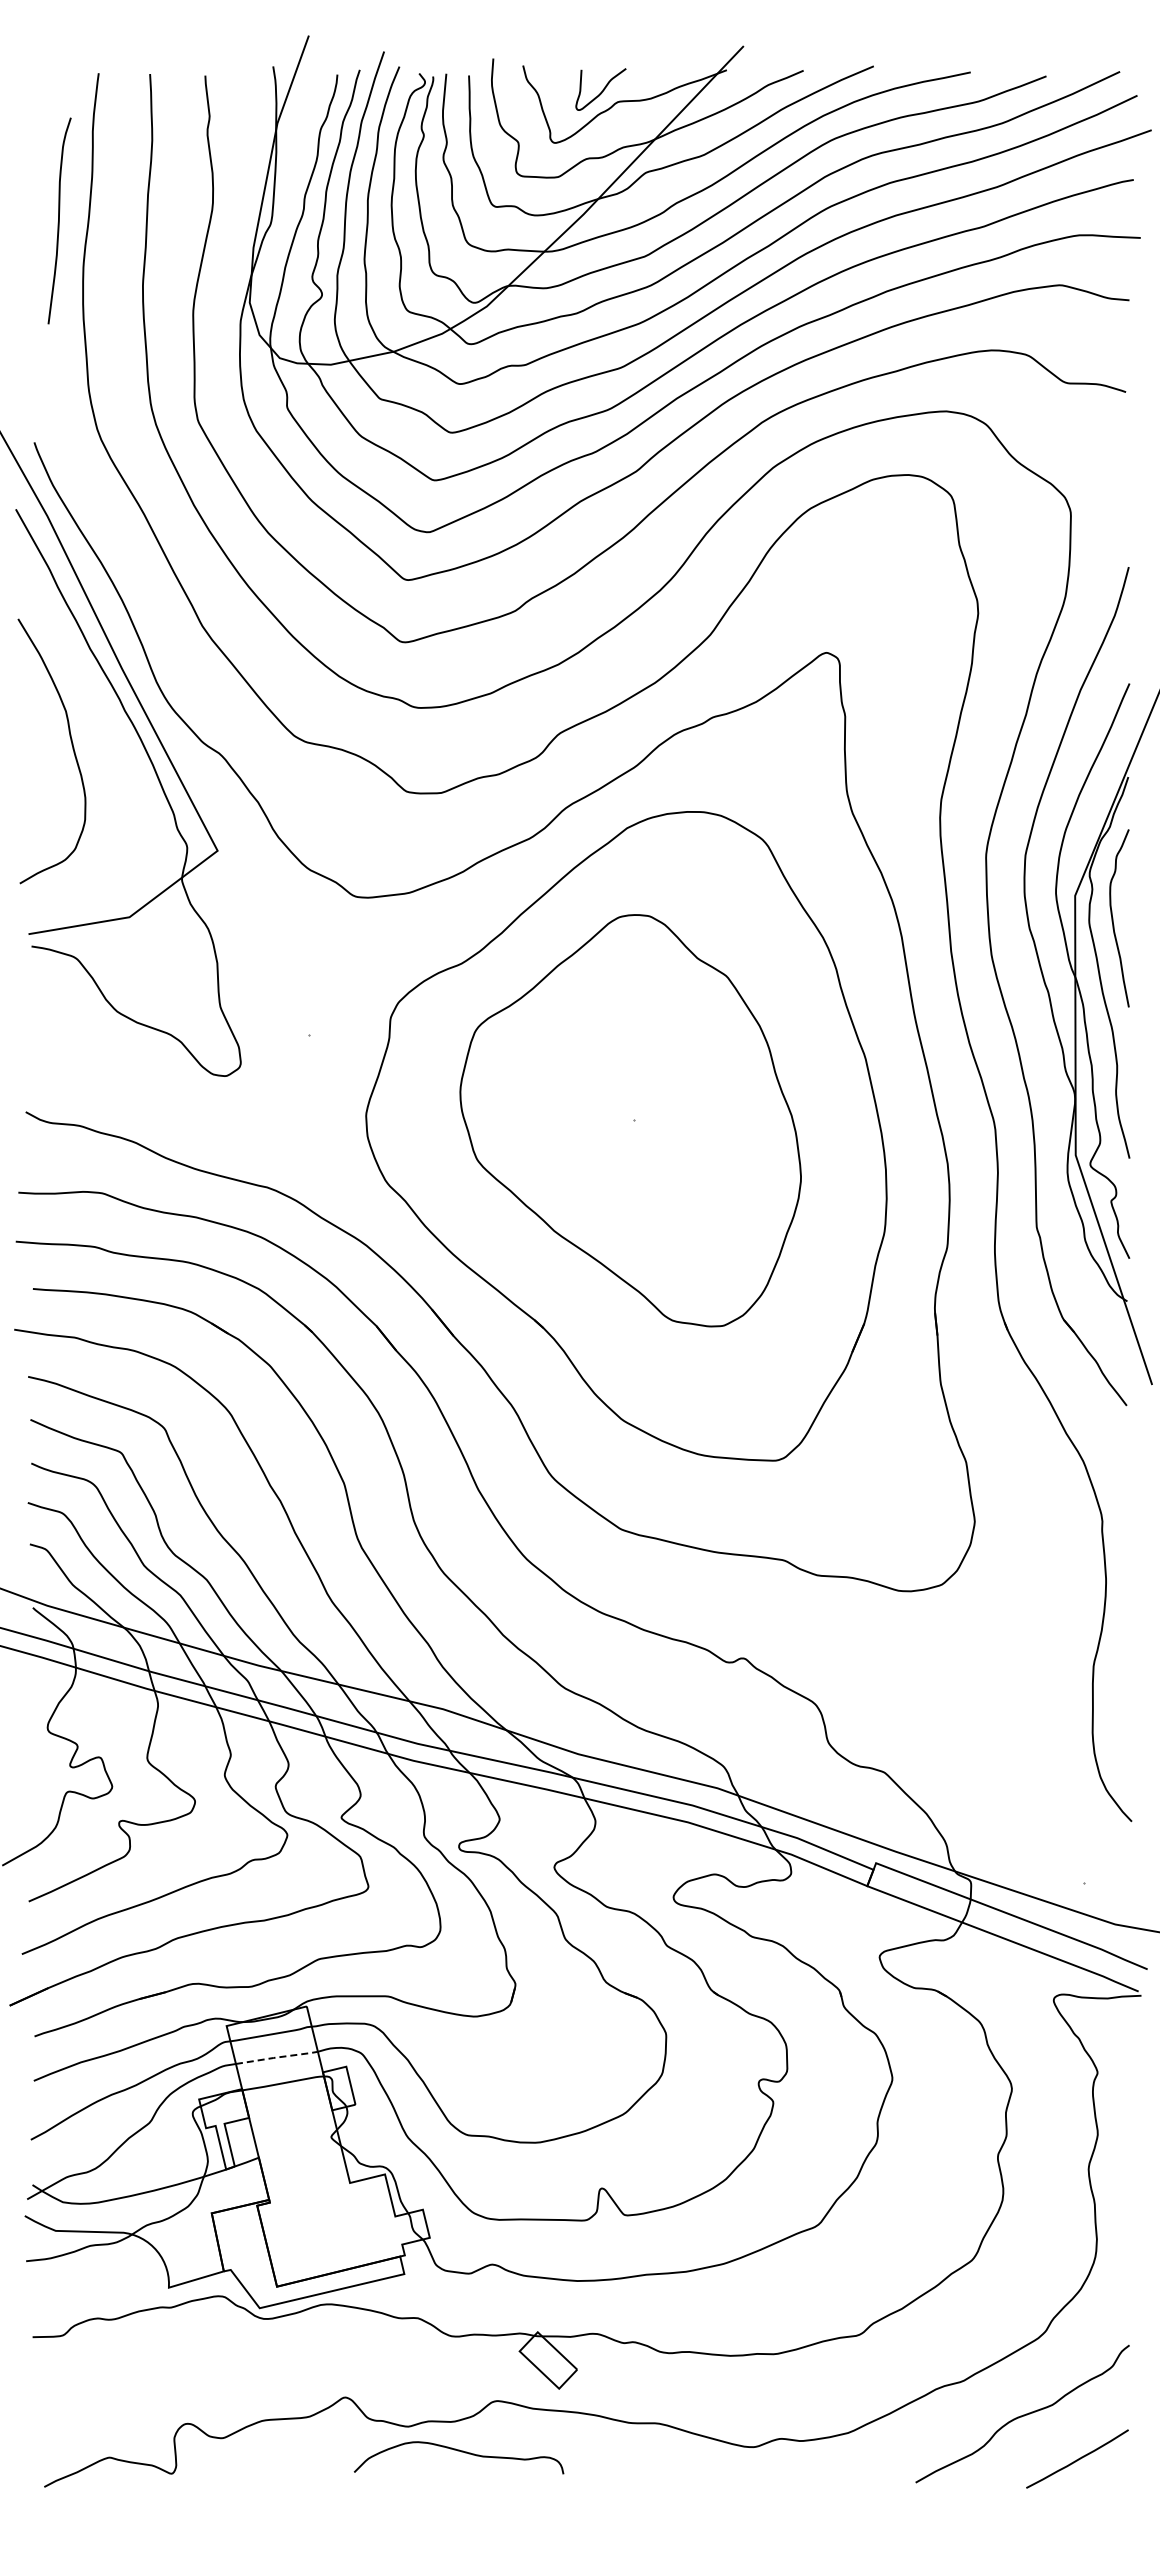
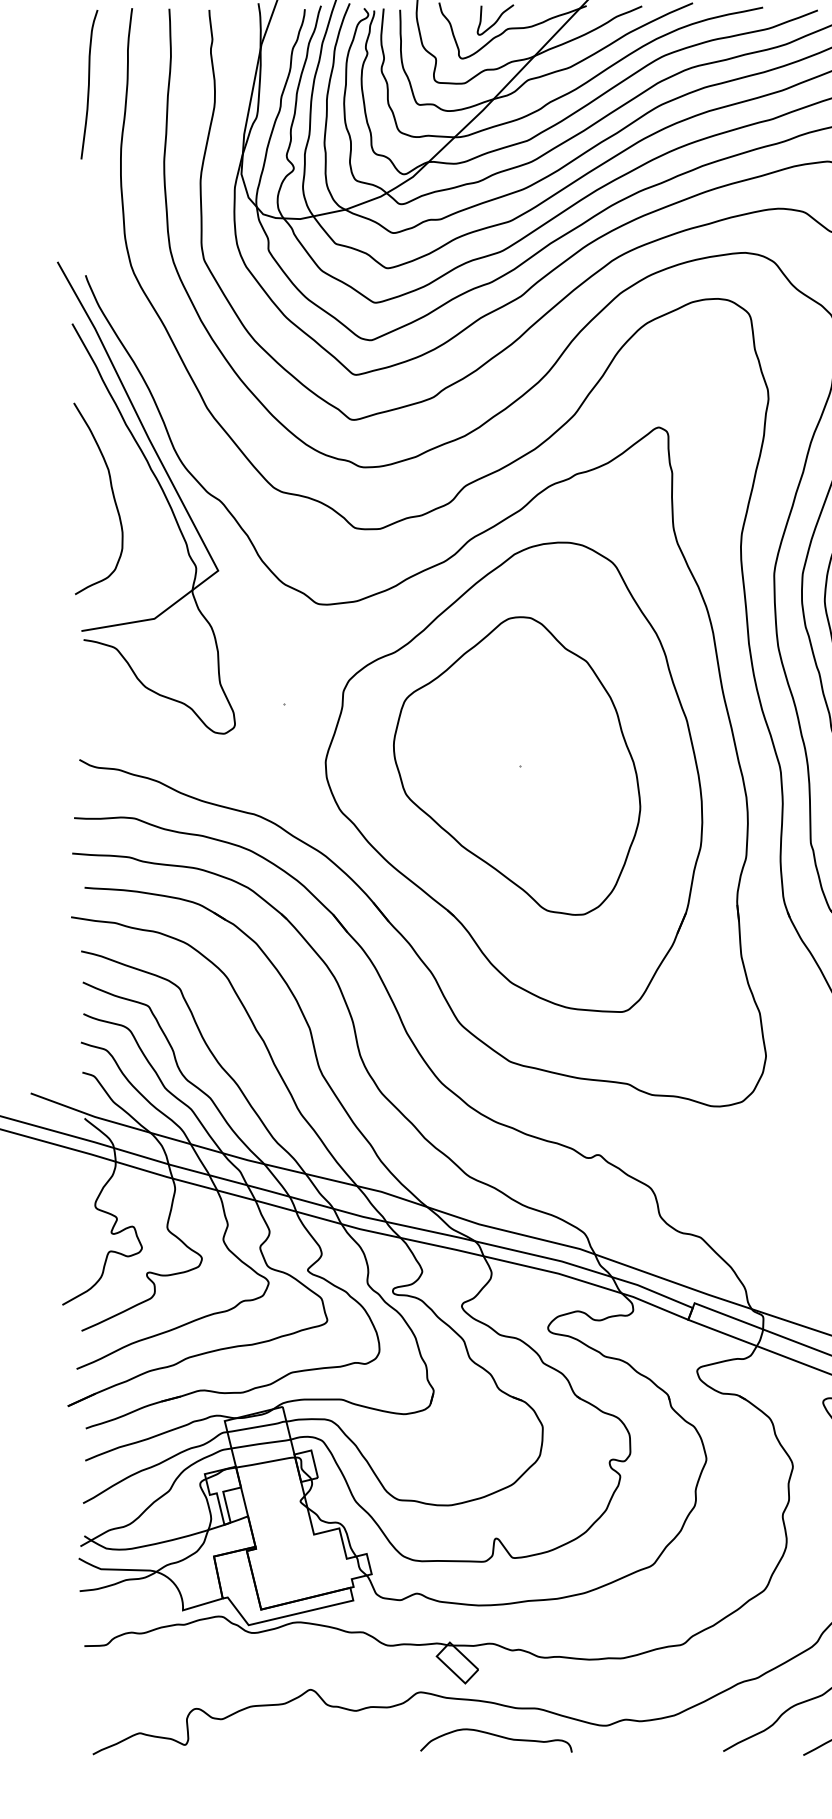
curve: (59, 220) -> (89, 84), moved
line: (277, 2057) -> (261, 1443), dashed -> solid
curve: (461, 2452) -> (498, 1736), moved

